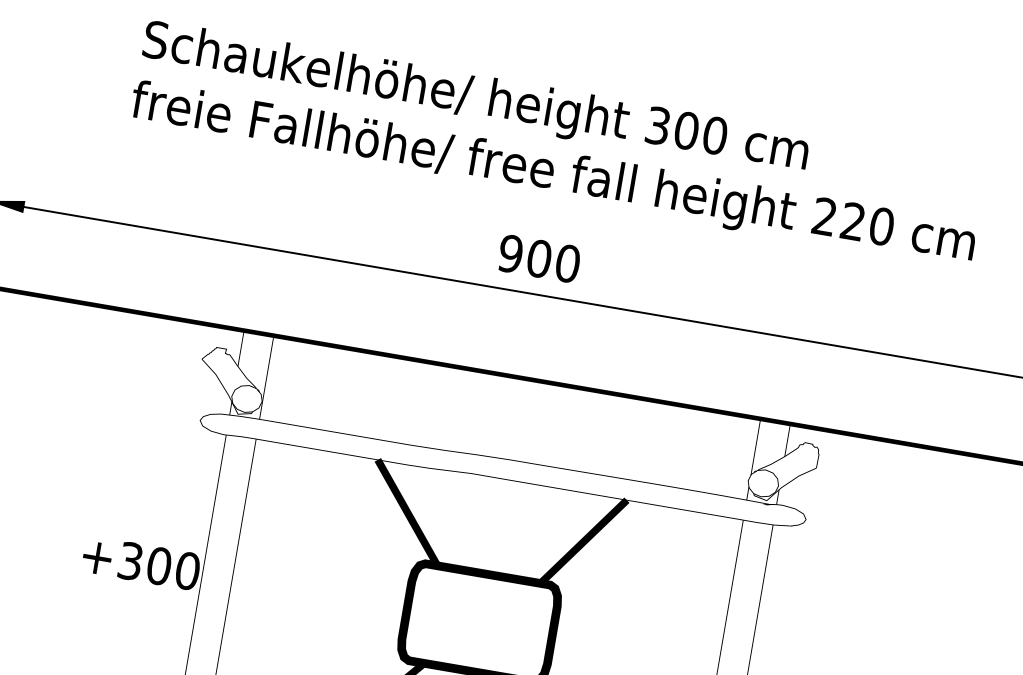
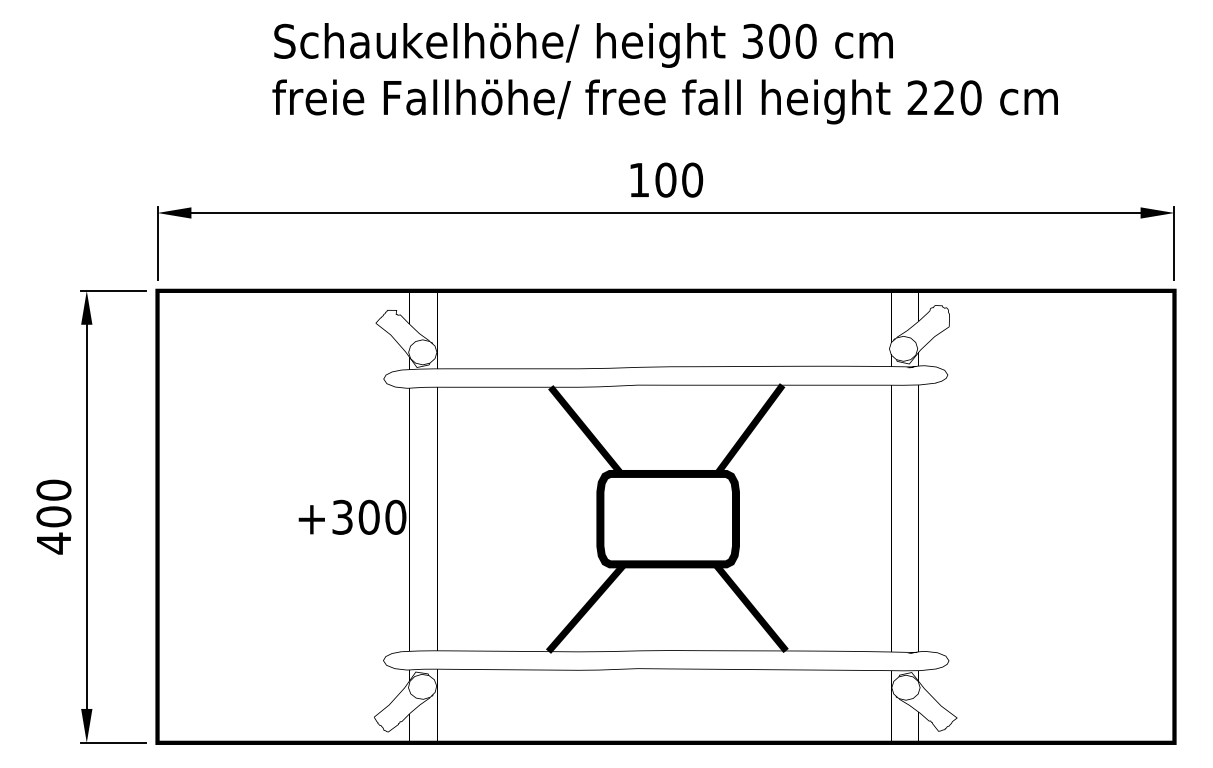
text: (510, 253) -> (638, 179), 900 -> 100

